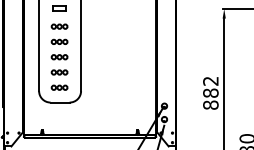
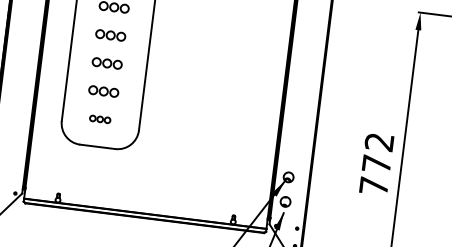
part: (59, 87) -> (100, 119), size x0.7
text: (210, 98) -> (374, 173), 882 -> 772

